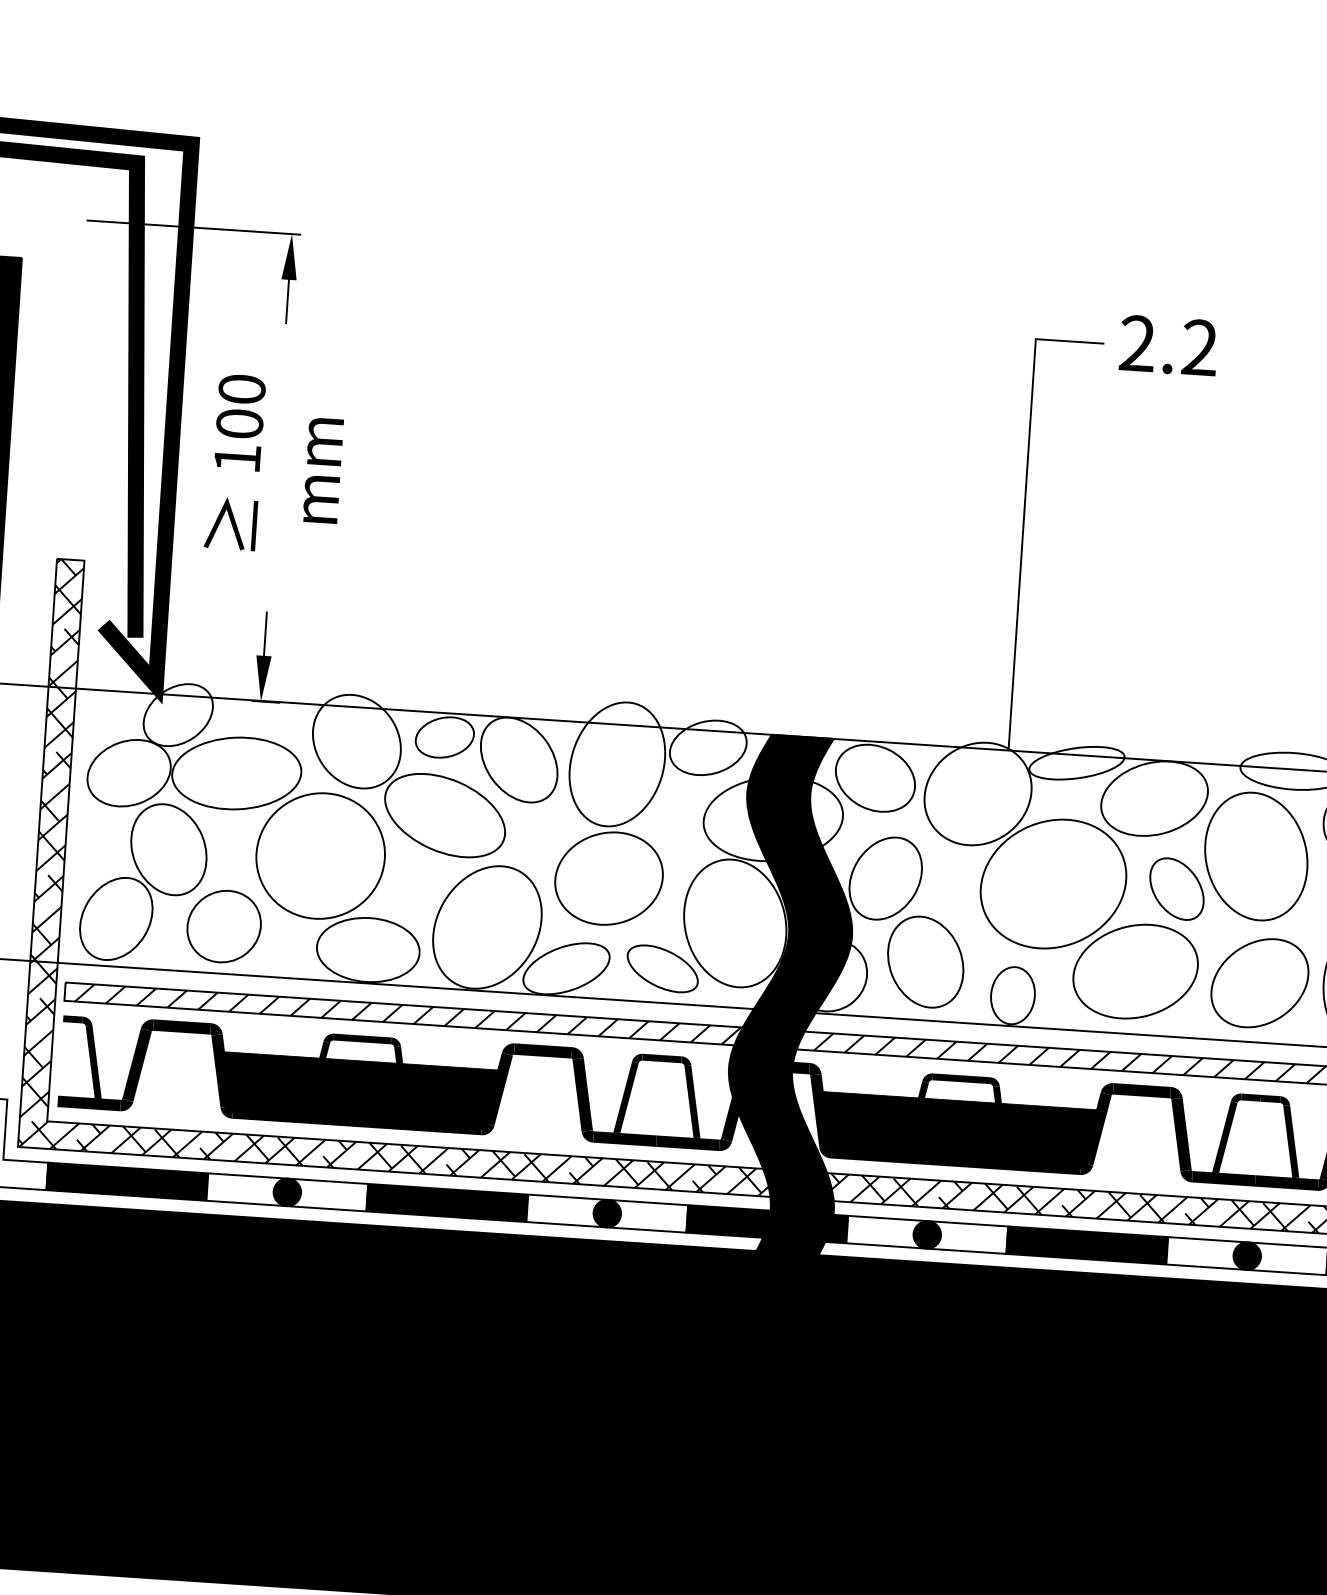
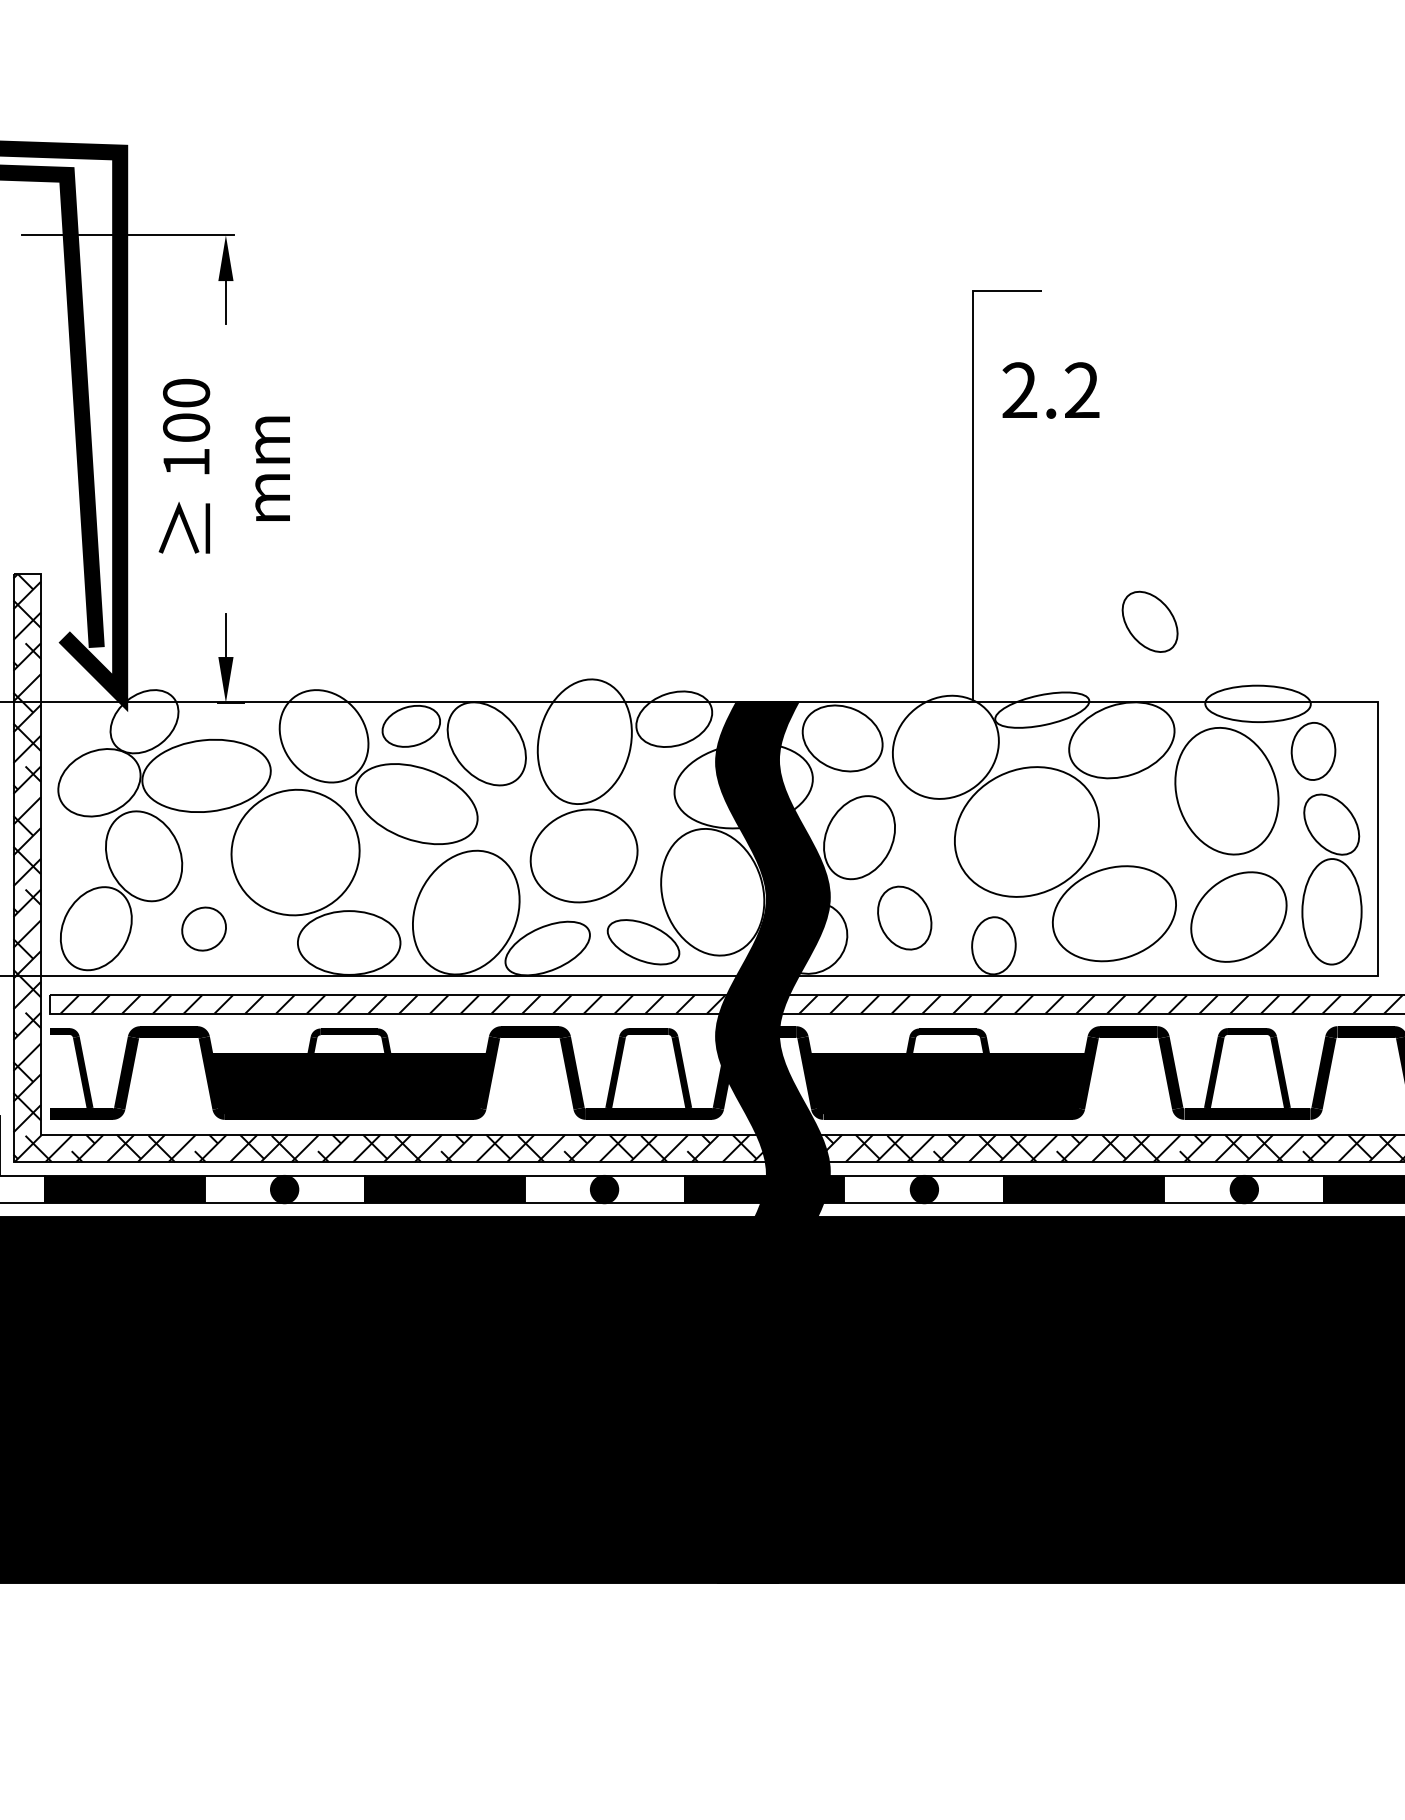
text: (1168, 345) -> (1050, 390), moved
part: (1176, 888) -> (1149, 621), moved
part: (223, 925) -> (203, 928), size x0.6
part: (925, 961) -> (904, 917), size x0.7

